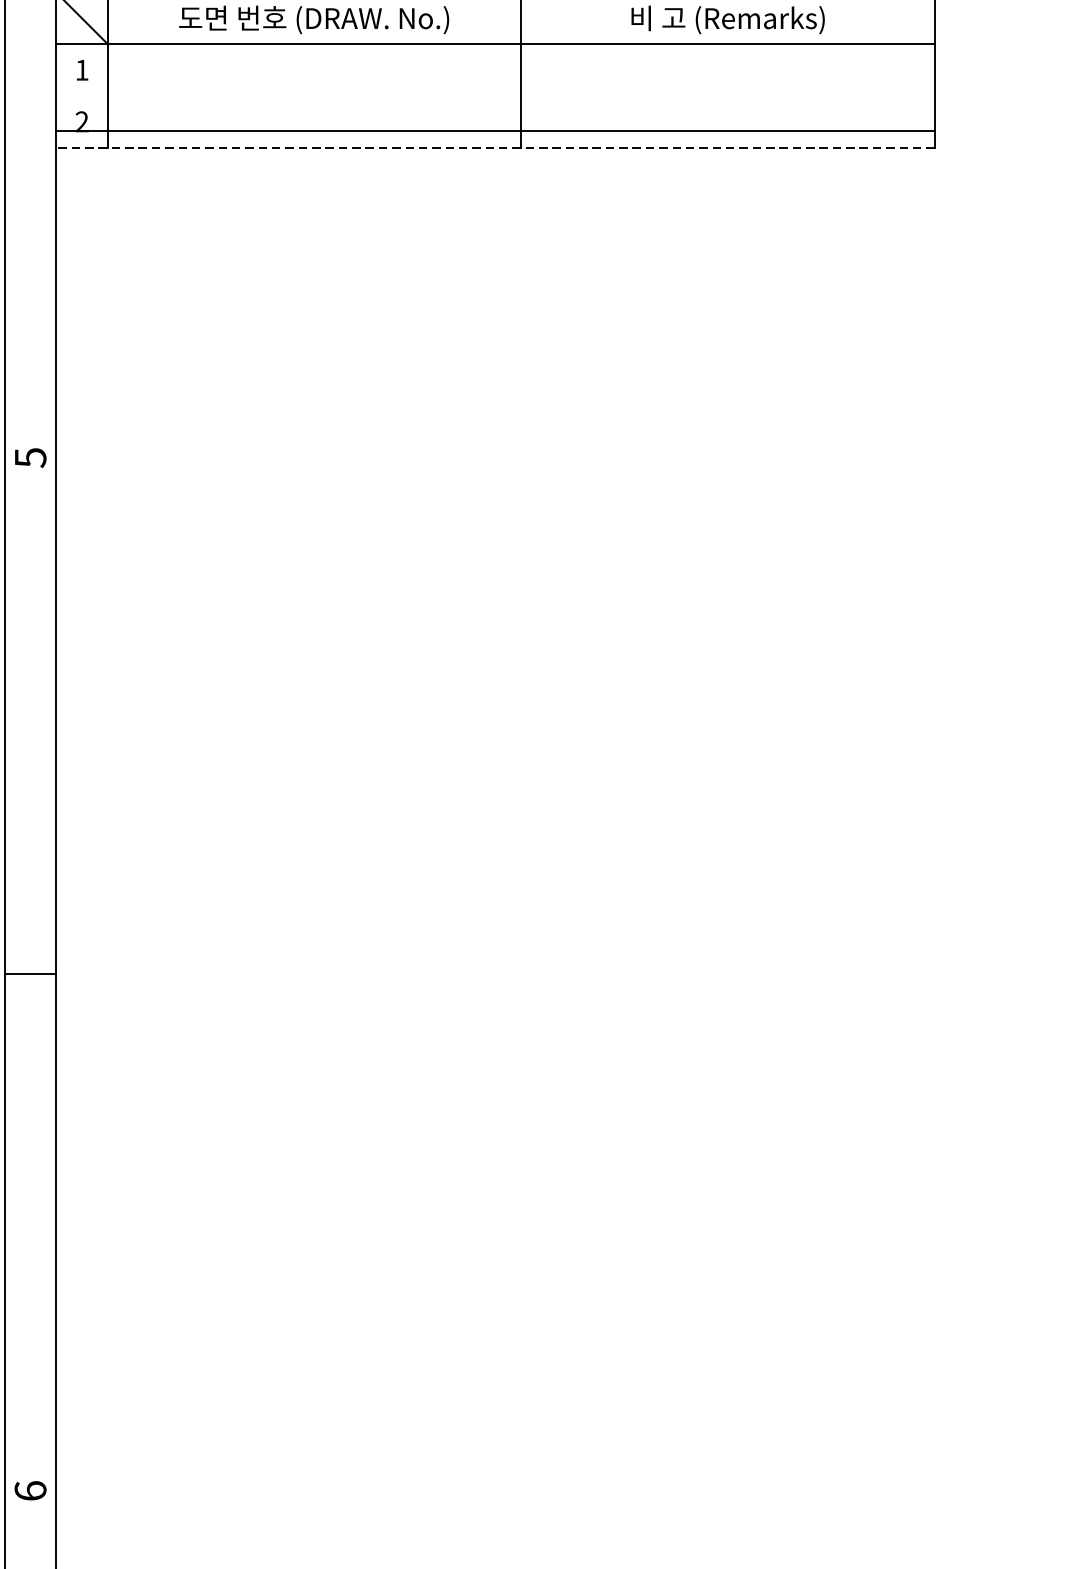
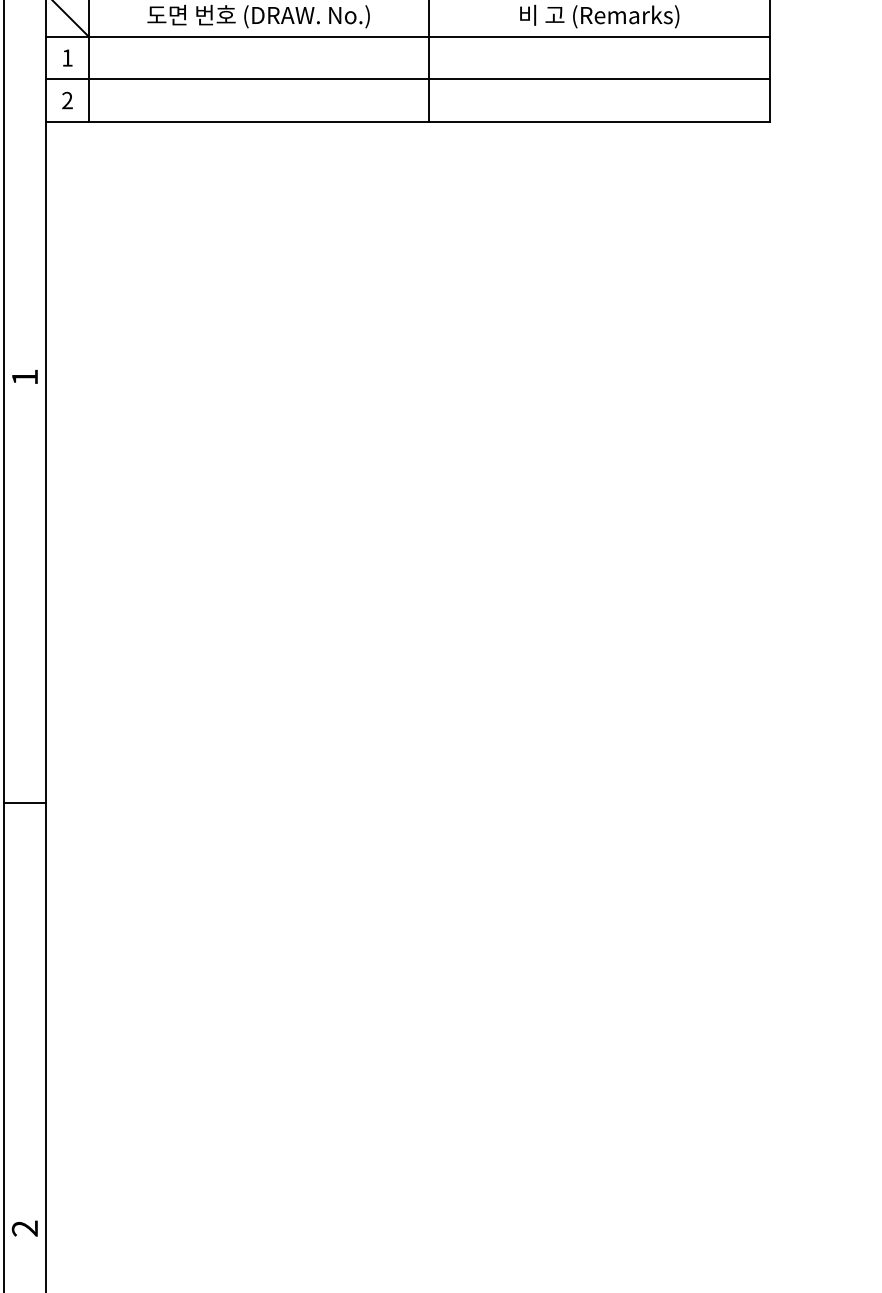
line: (494, 131) -> (407, 79), moved
line: (496, 147) -> (408, 121), dashed -> solid
text: (31, 457) -> (25, 377), 5 -> 1
text: (29, 1490) -> (24, 1228), 6 -> 2

